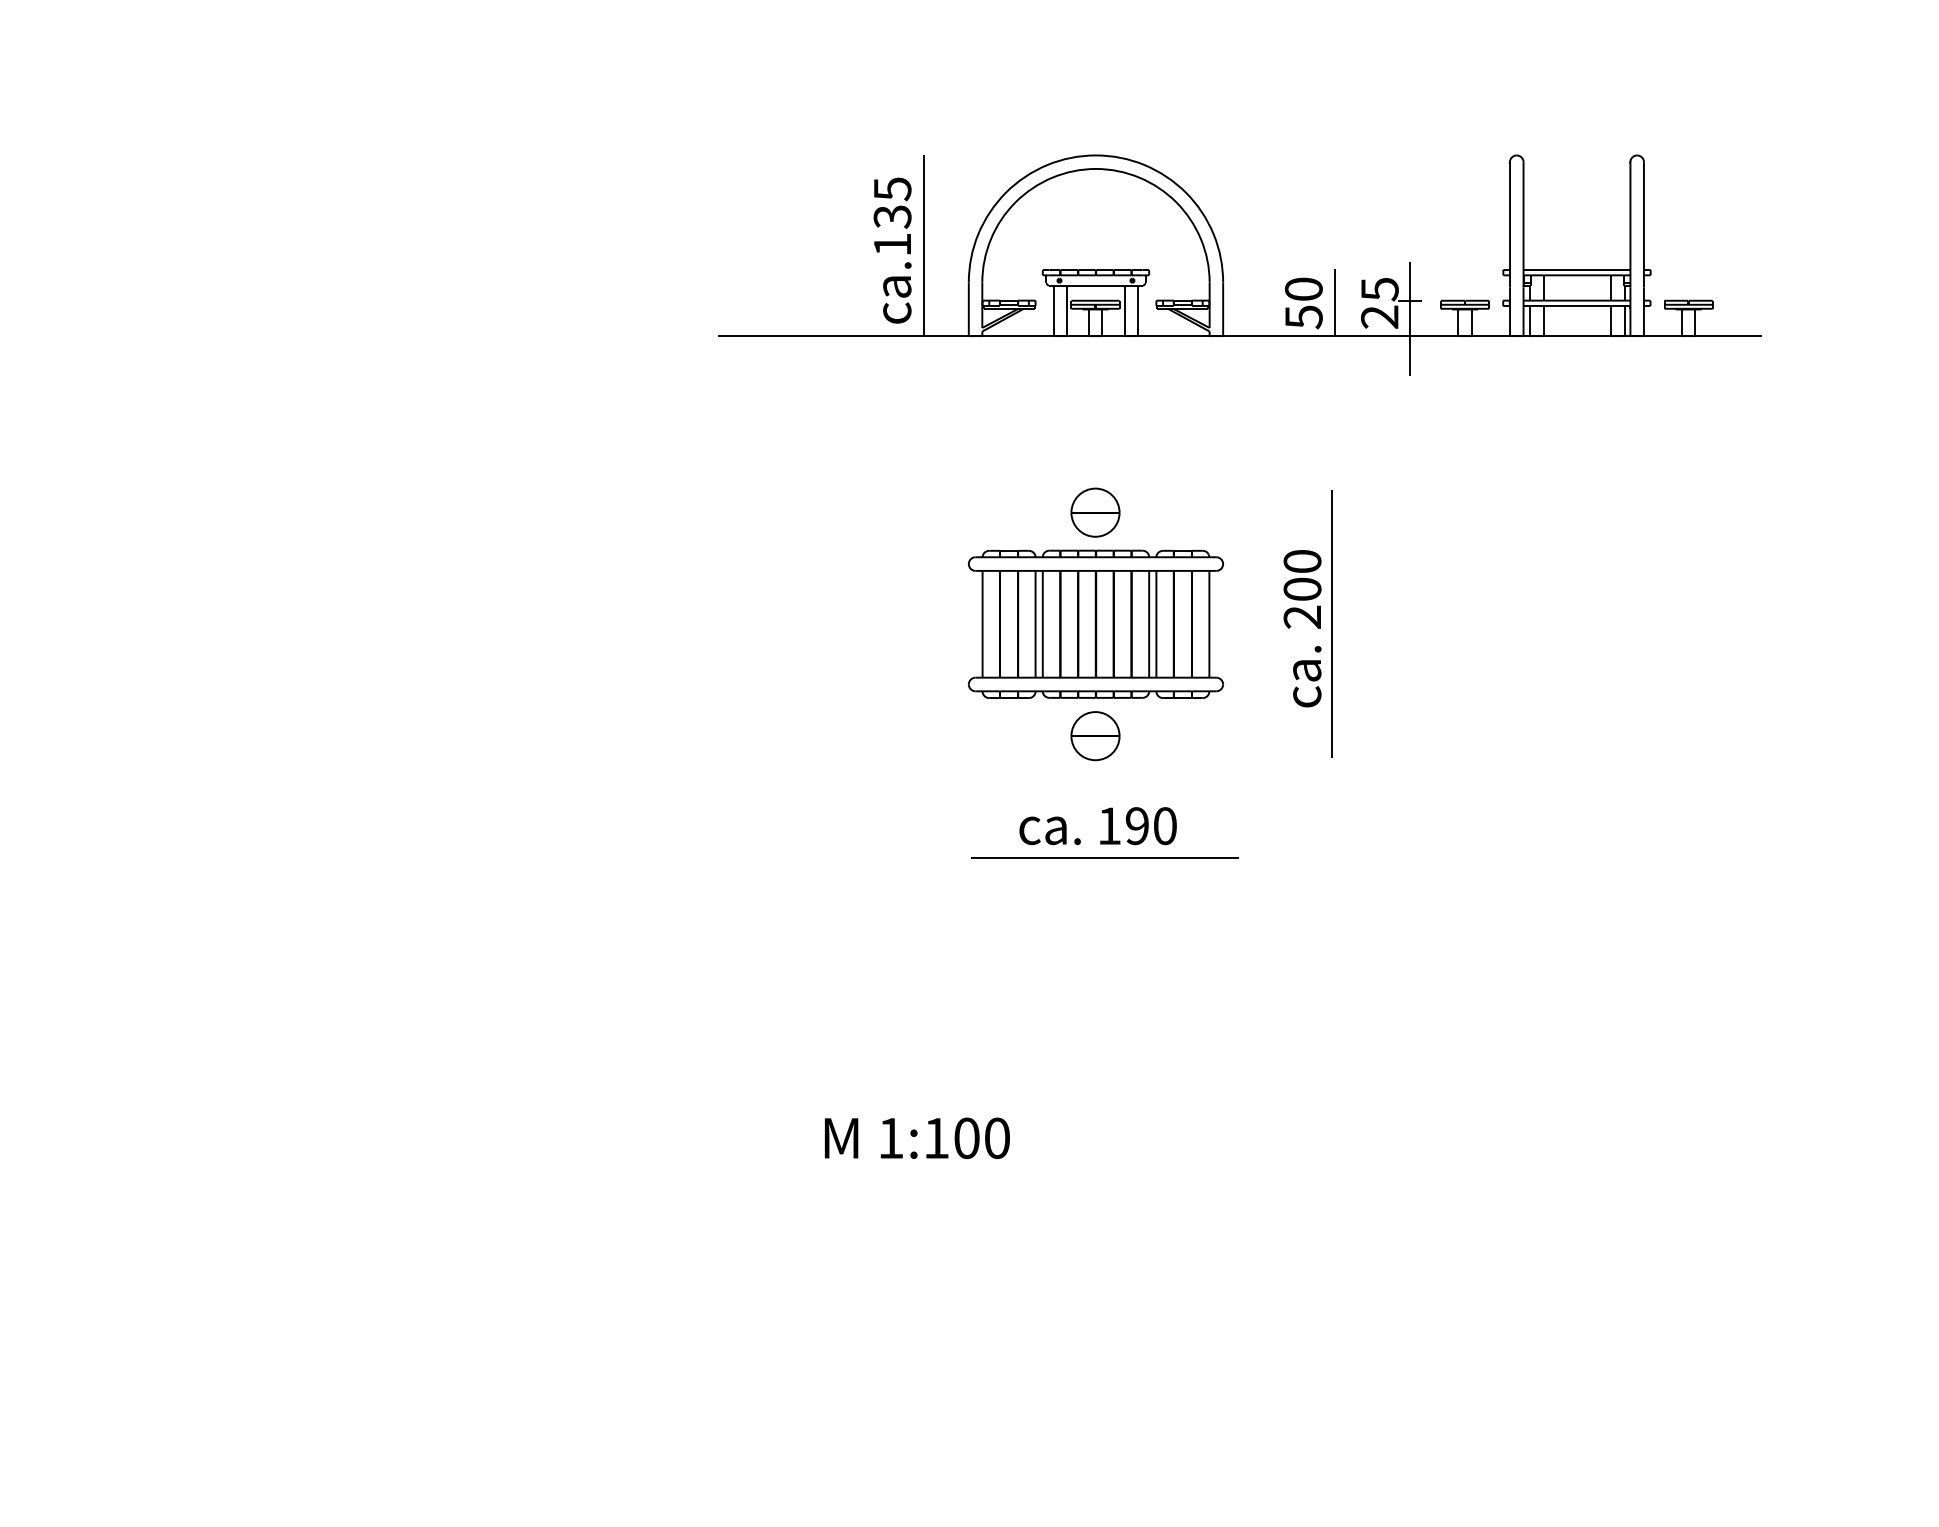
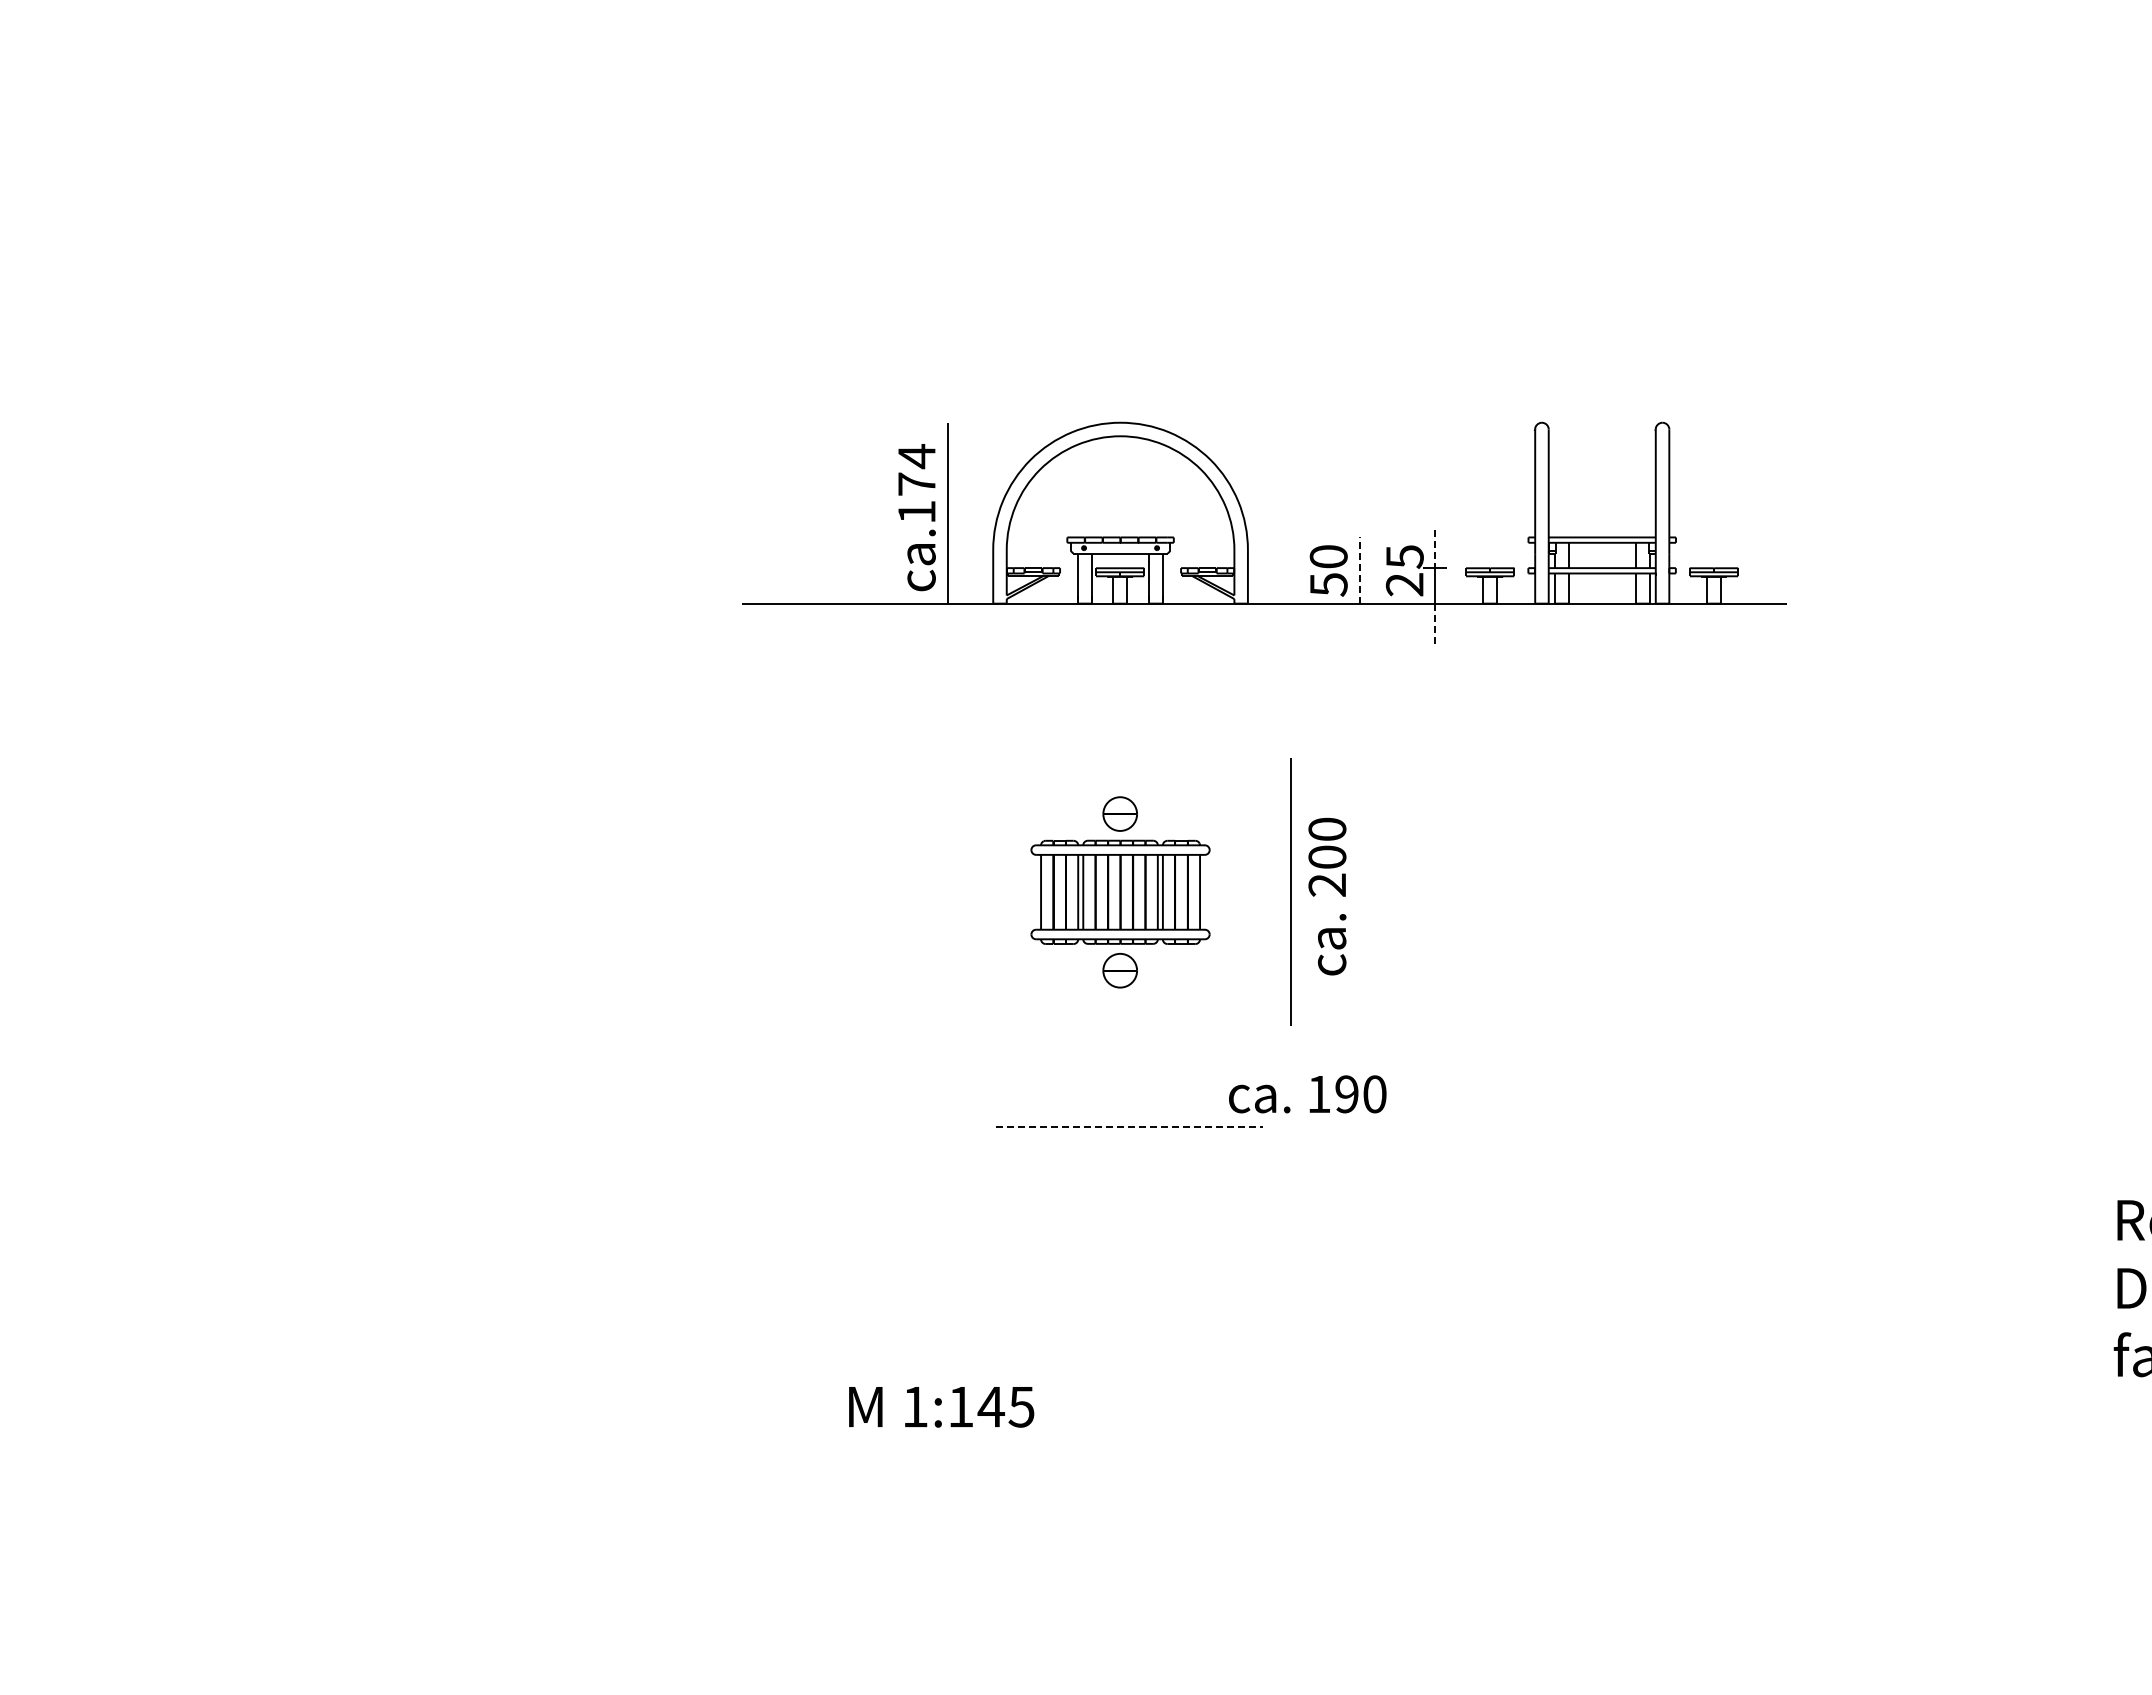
text: (892, 203) -> (916, 470), ca.135 -> ca.174
line: (1410, 283) -> (1435, 550), solid -> dashed
line: (1335, 302) -> (1360, 569), solid -> dashed
line: (1410, 355) -> (1435, 623), solid -> dashed
line: (1331, 623) -> (1290, 891), moved
part: (1095, 624) -> (1120, 892), size x0.7
text: (1097, 826) -> (1307, 1094), moved
line: (1104, 858) -> (1129, 1126), solid -> dashed
text: (981, 1137) -> (1005, 1406), 1:100 -> 1:145

